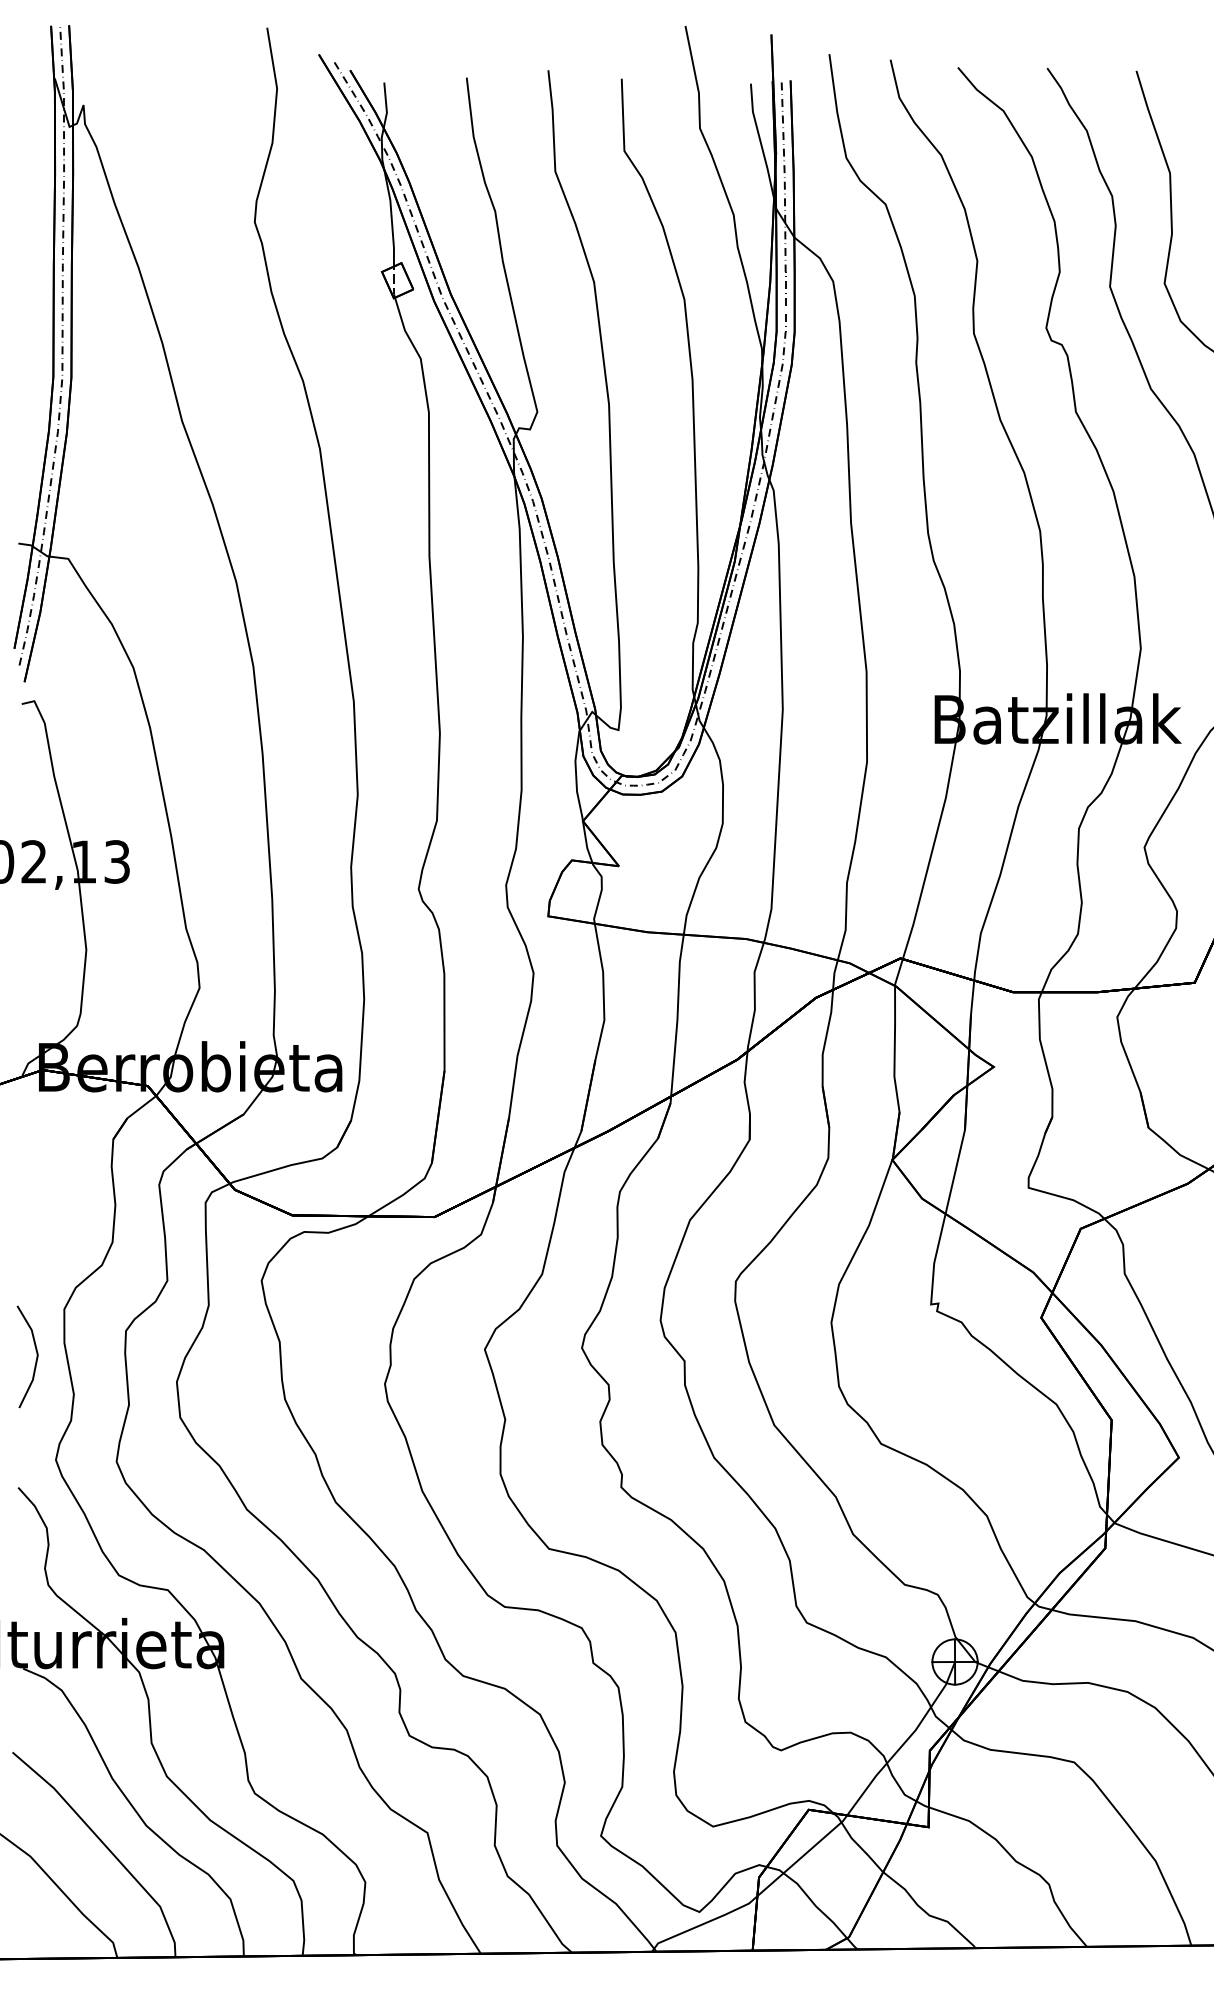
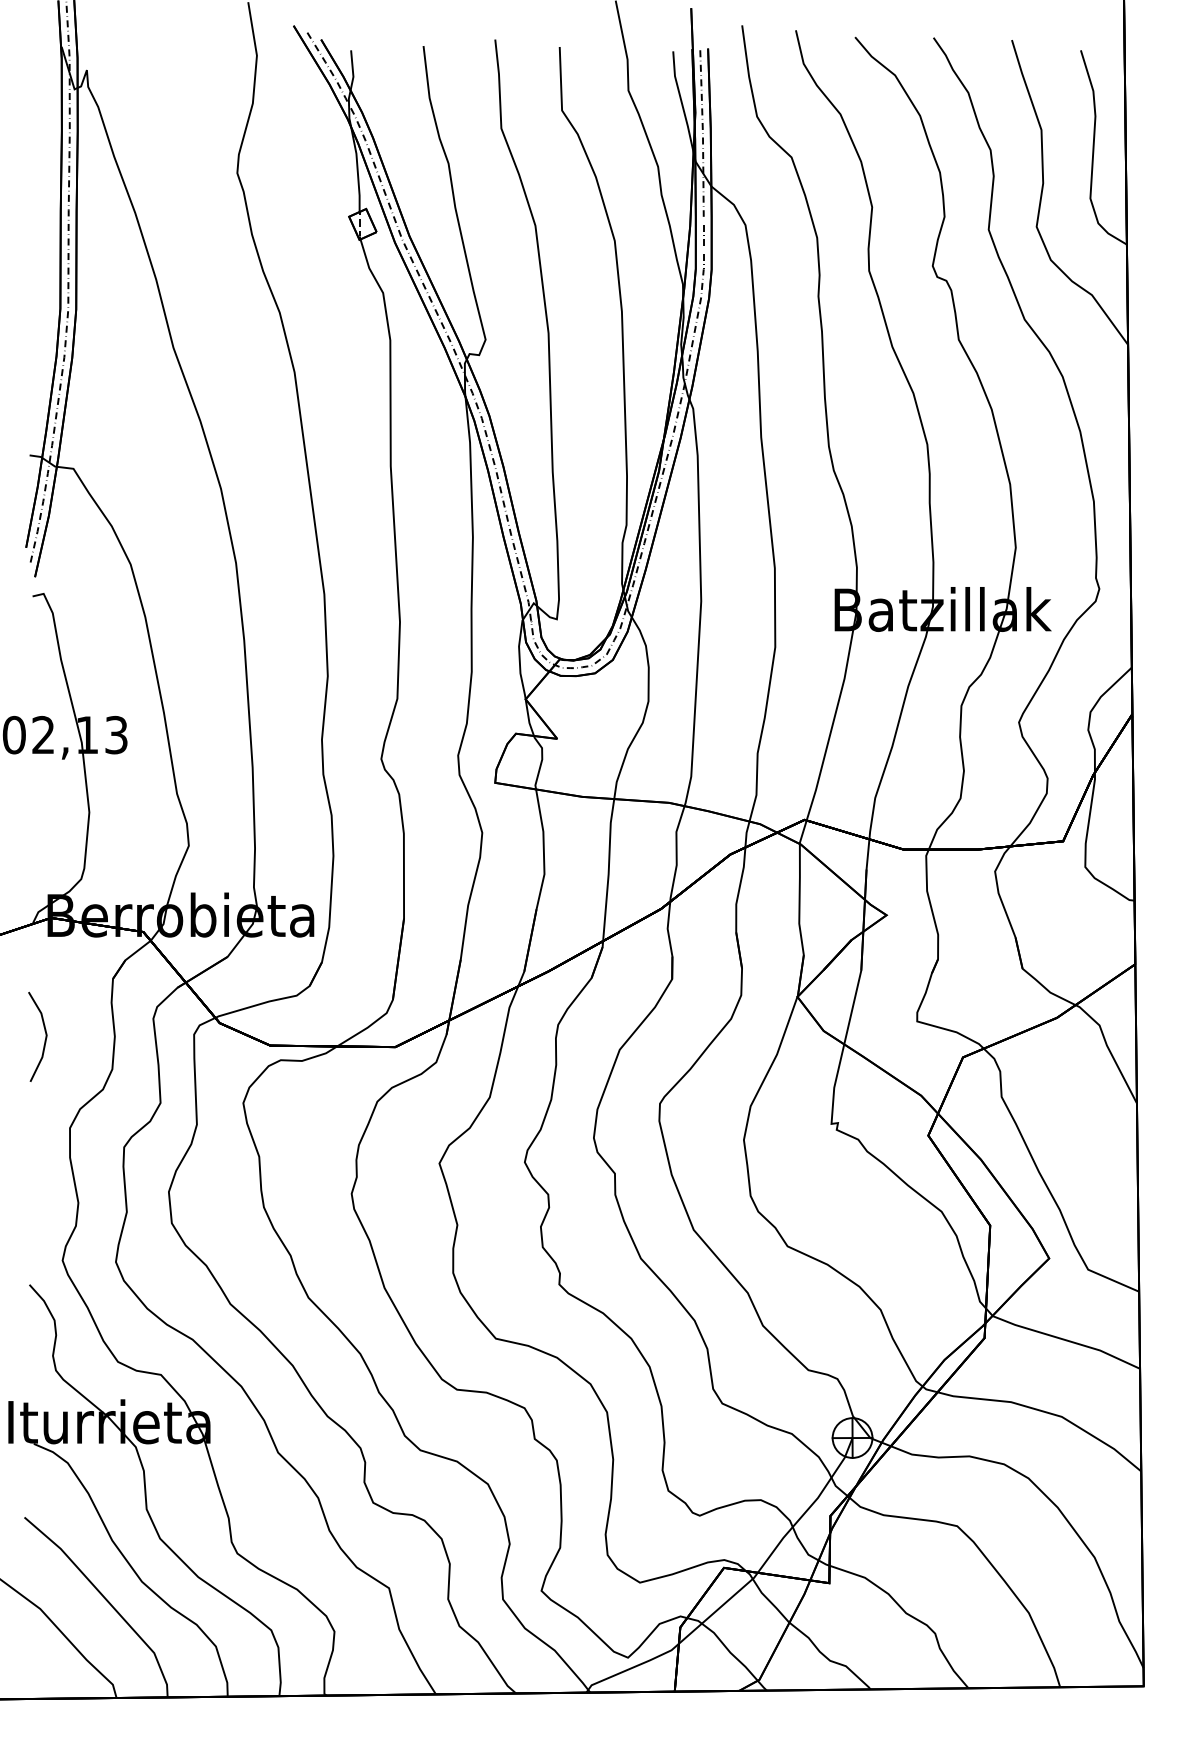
line: (36, 1356) -> (45, 1036), moved

